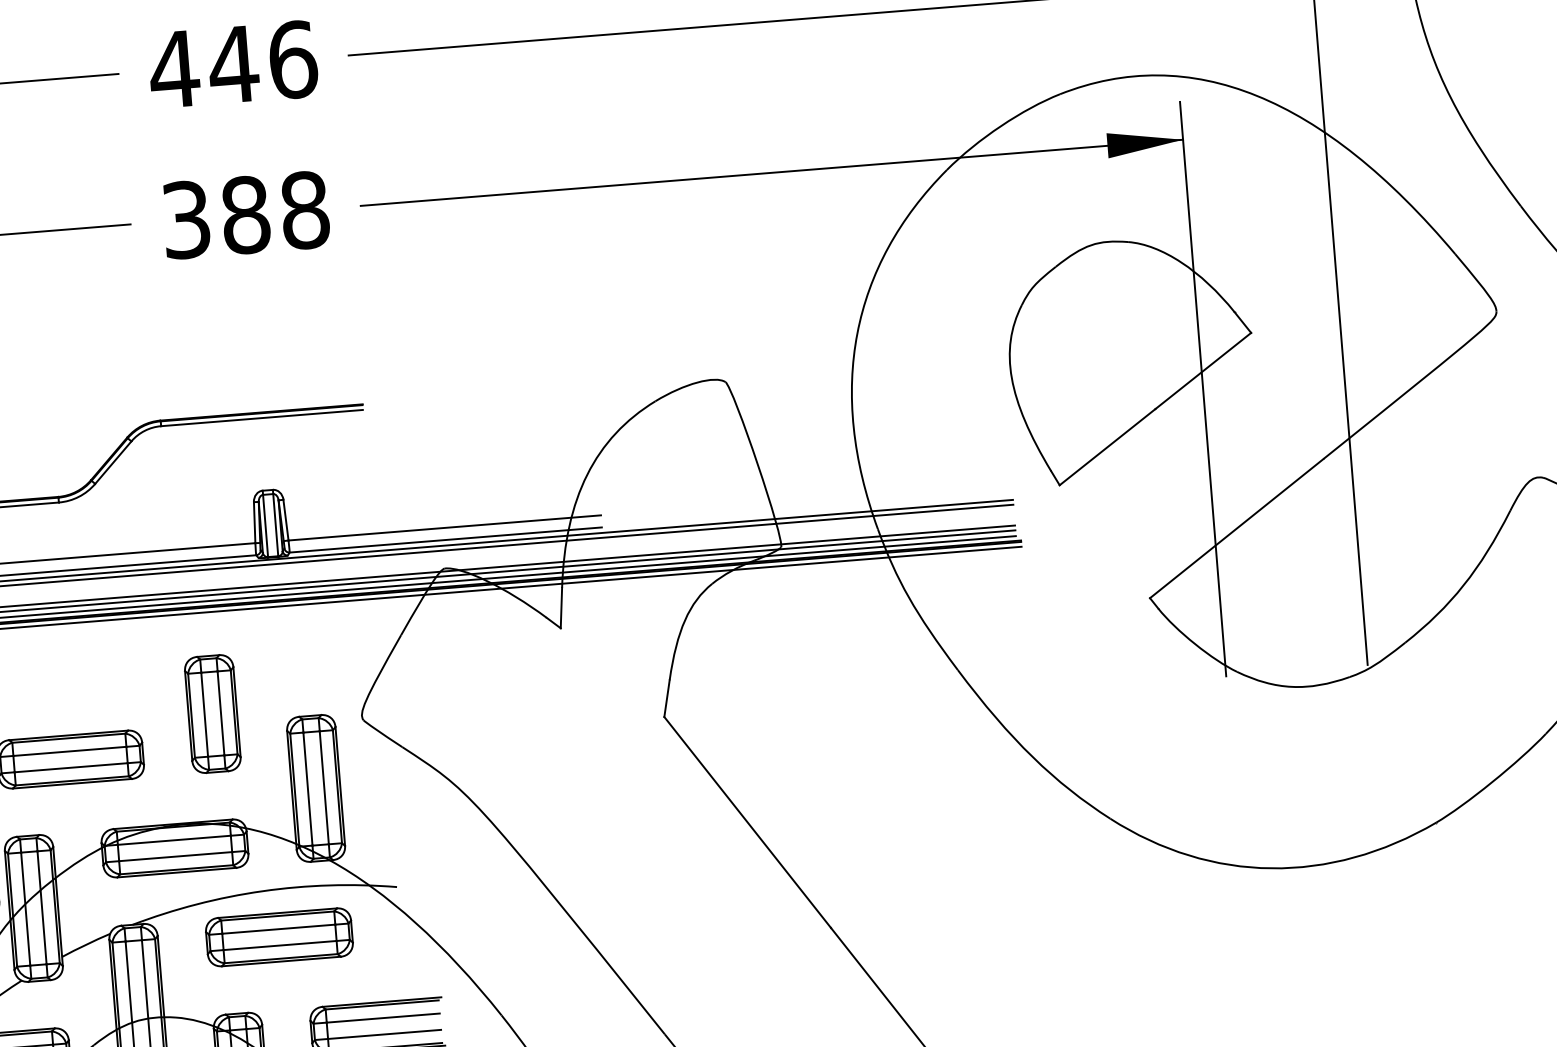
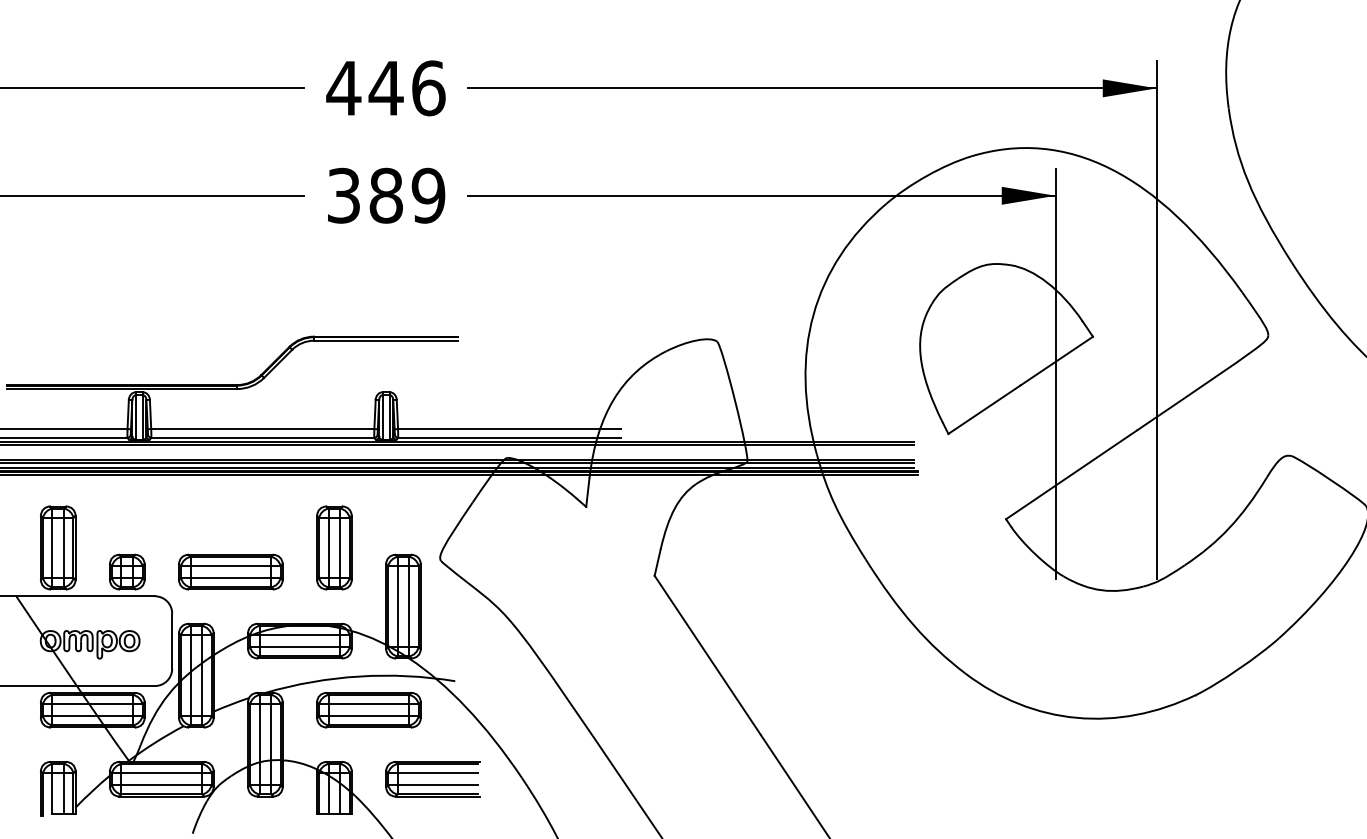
text: (304, 209) -> (428, 195), 388 -> 389

